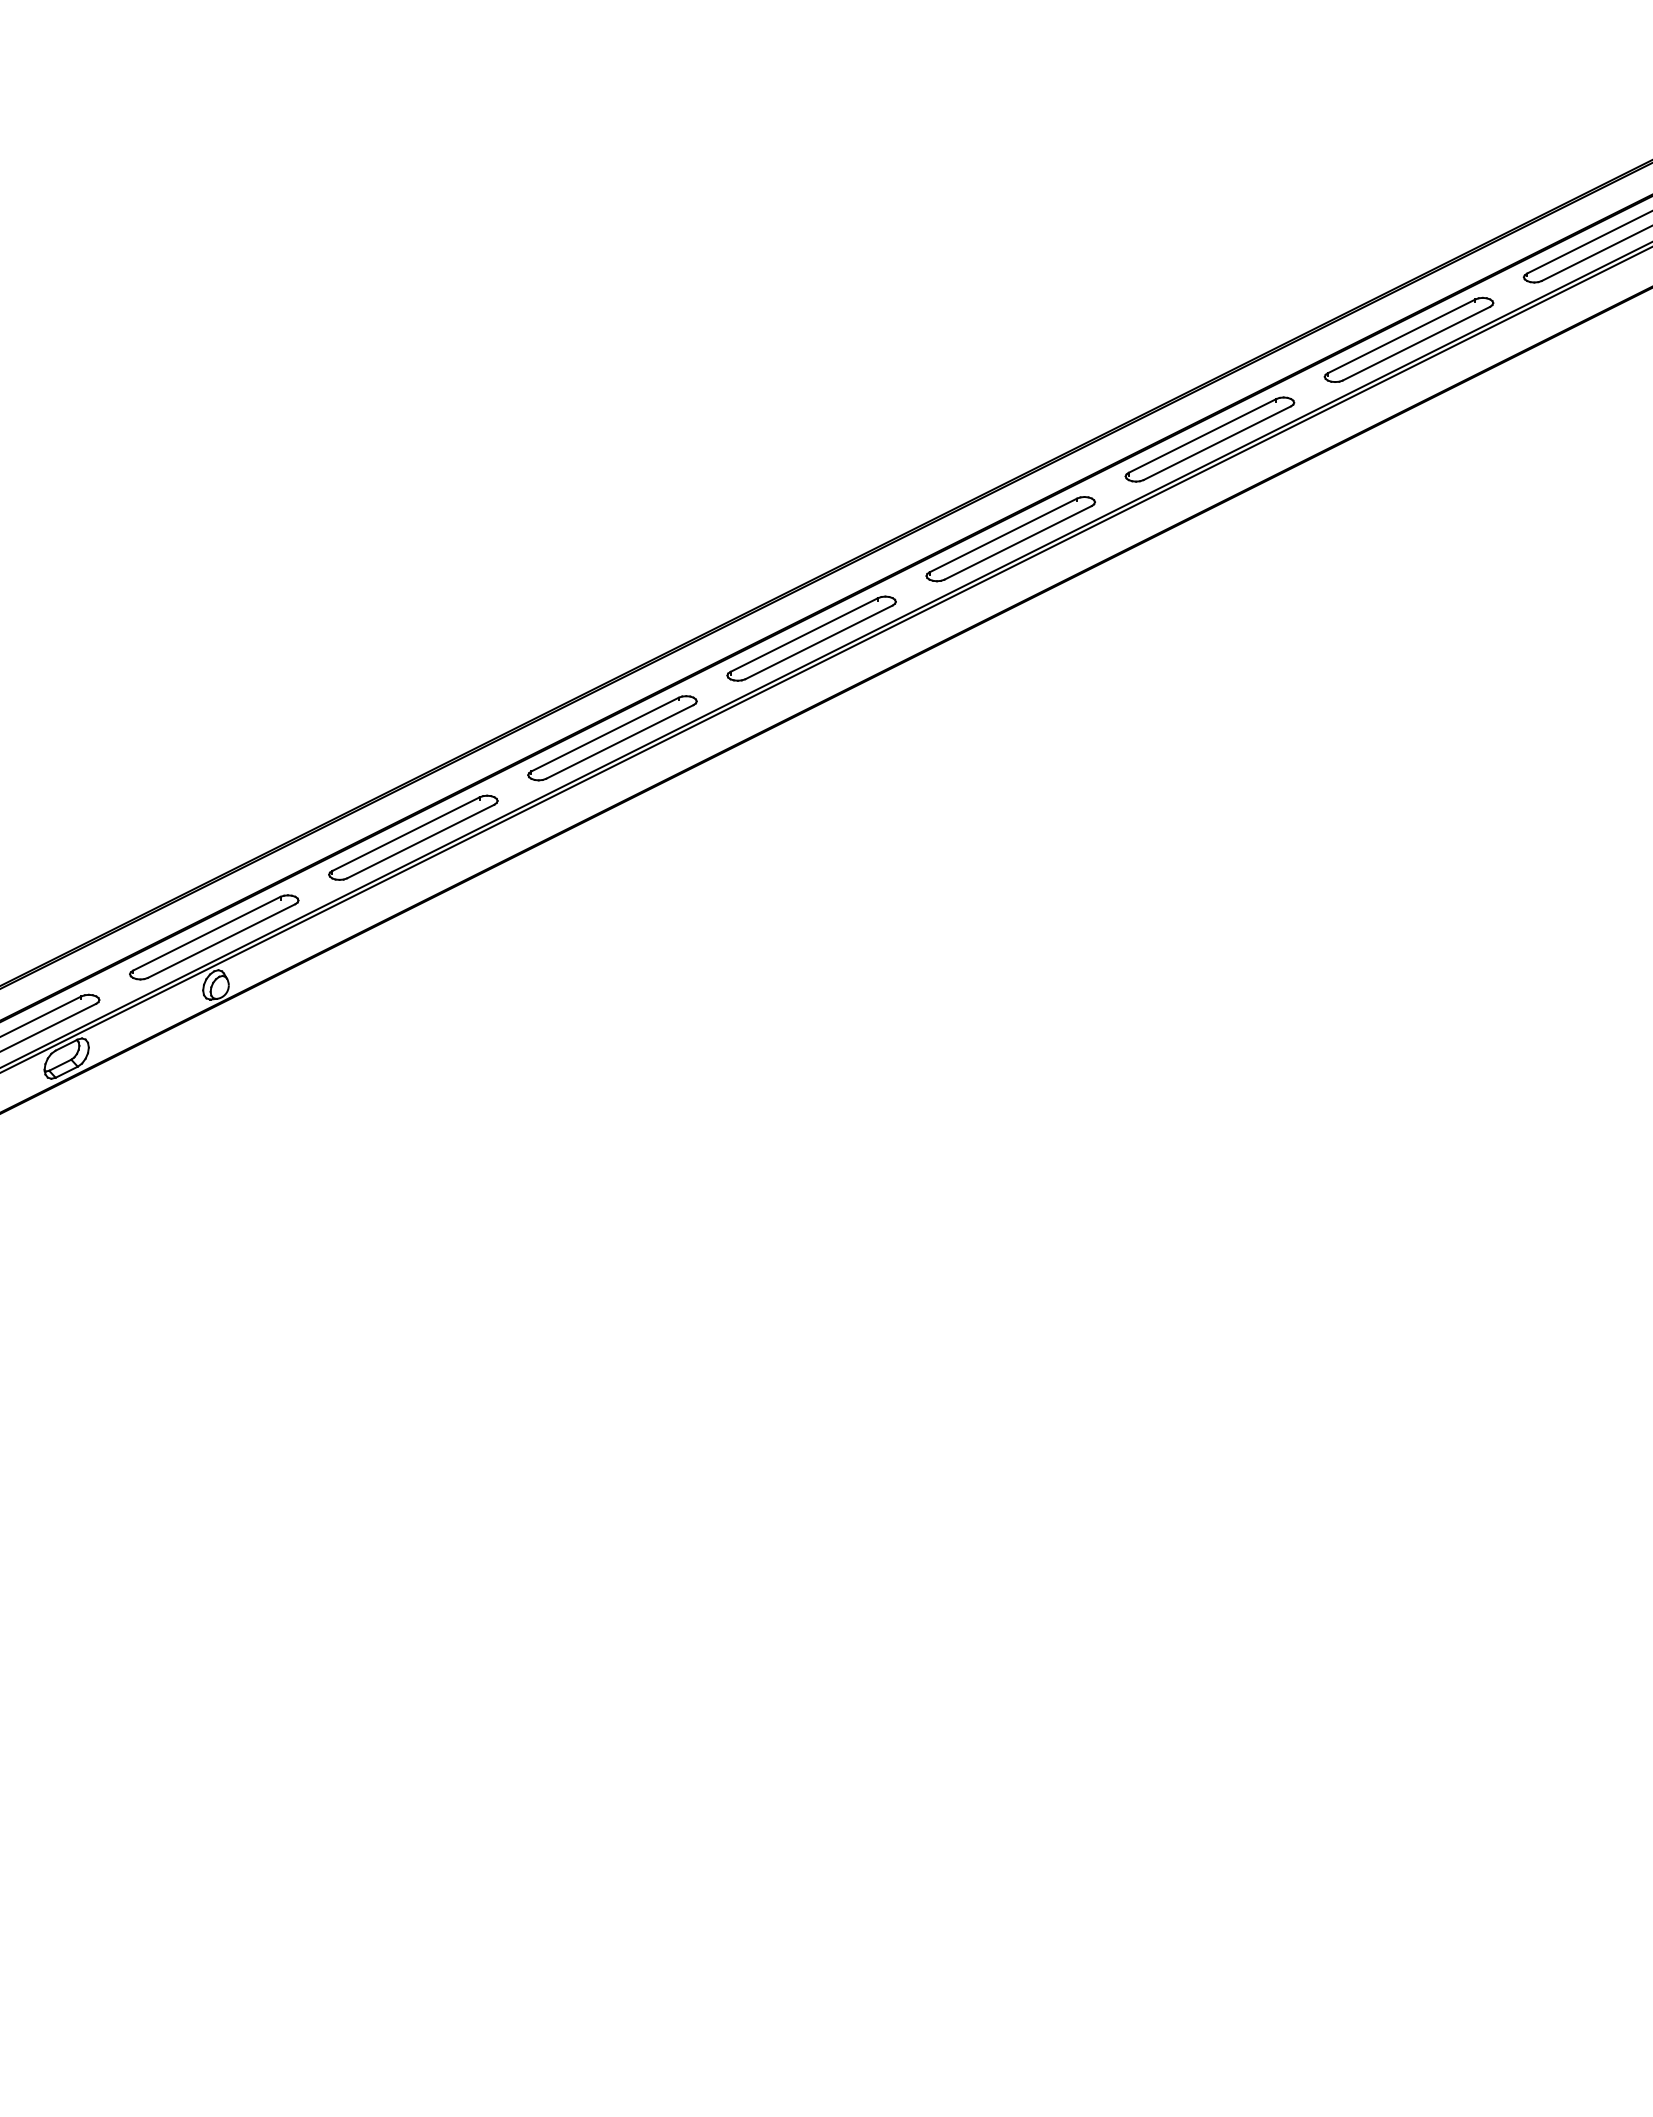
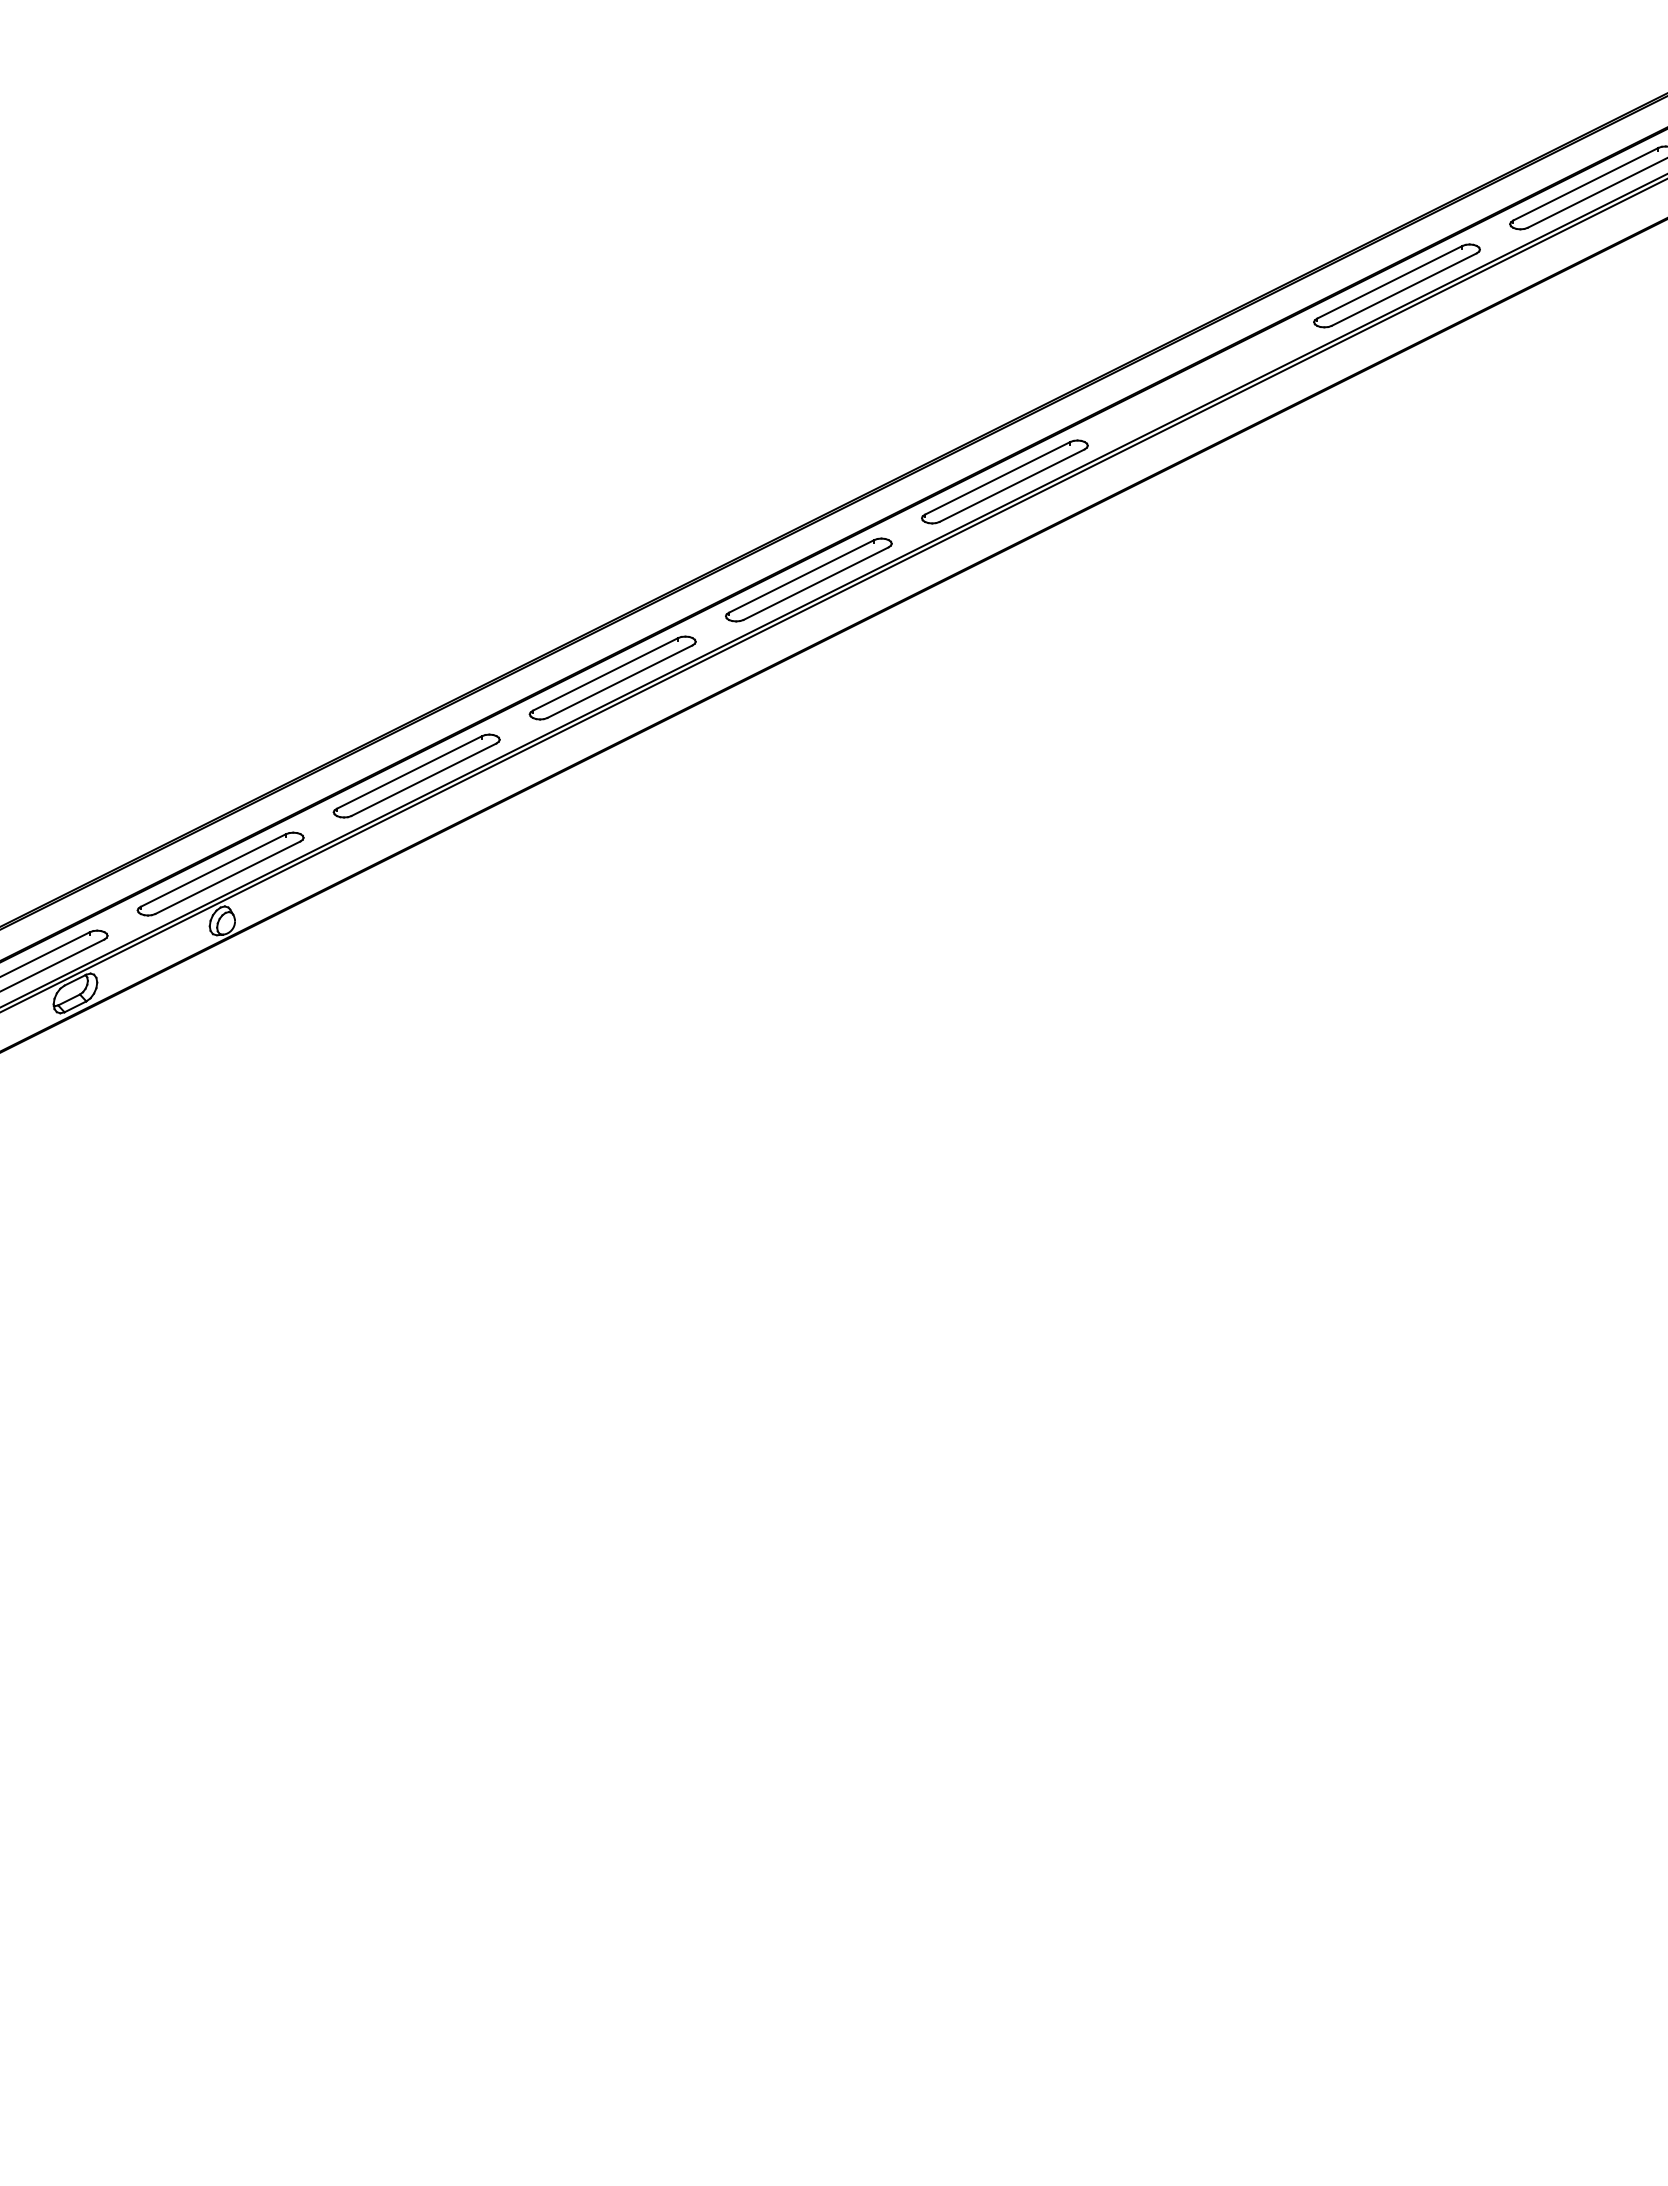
part: (1209, 439) -> (1200, 383), removed

